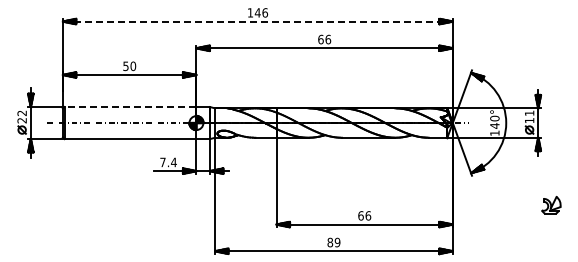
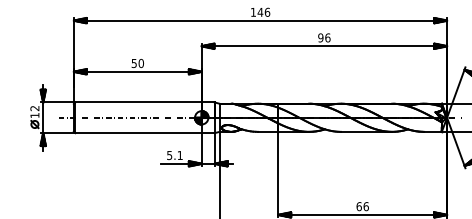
line: (257, 21) -> (260, 20), dashed -> solid
text: (320, 39) -> (320, 37), 66 -> 96
line: (130, 107) -> (138, 102), dashed -> solid
text: (21, 120) -> (34, 115), 22 -> 12
text: (168, 162) -> (174, 155), 7.4 -> 5.1

